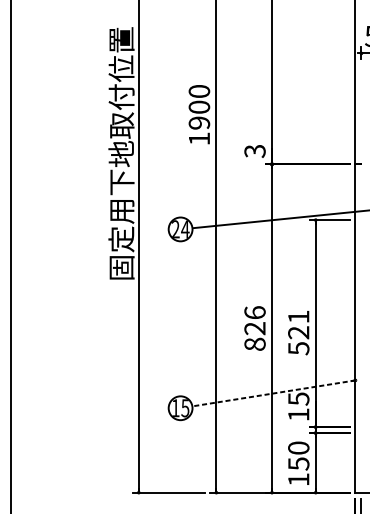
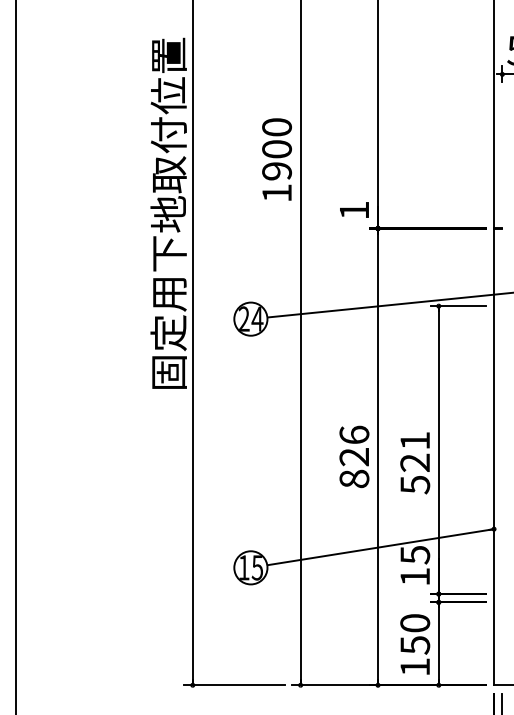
text: (255, 151) -> (354, 210), 3 -> 1
line: (273, 393) -> (380, 547), dashed -> solid

